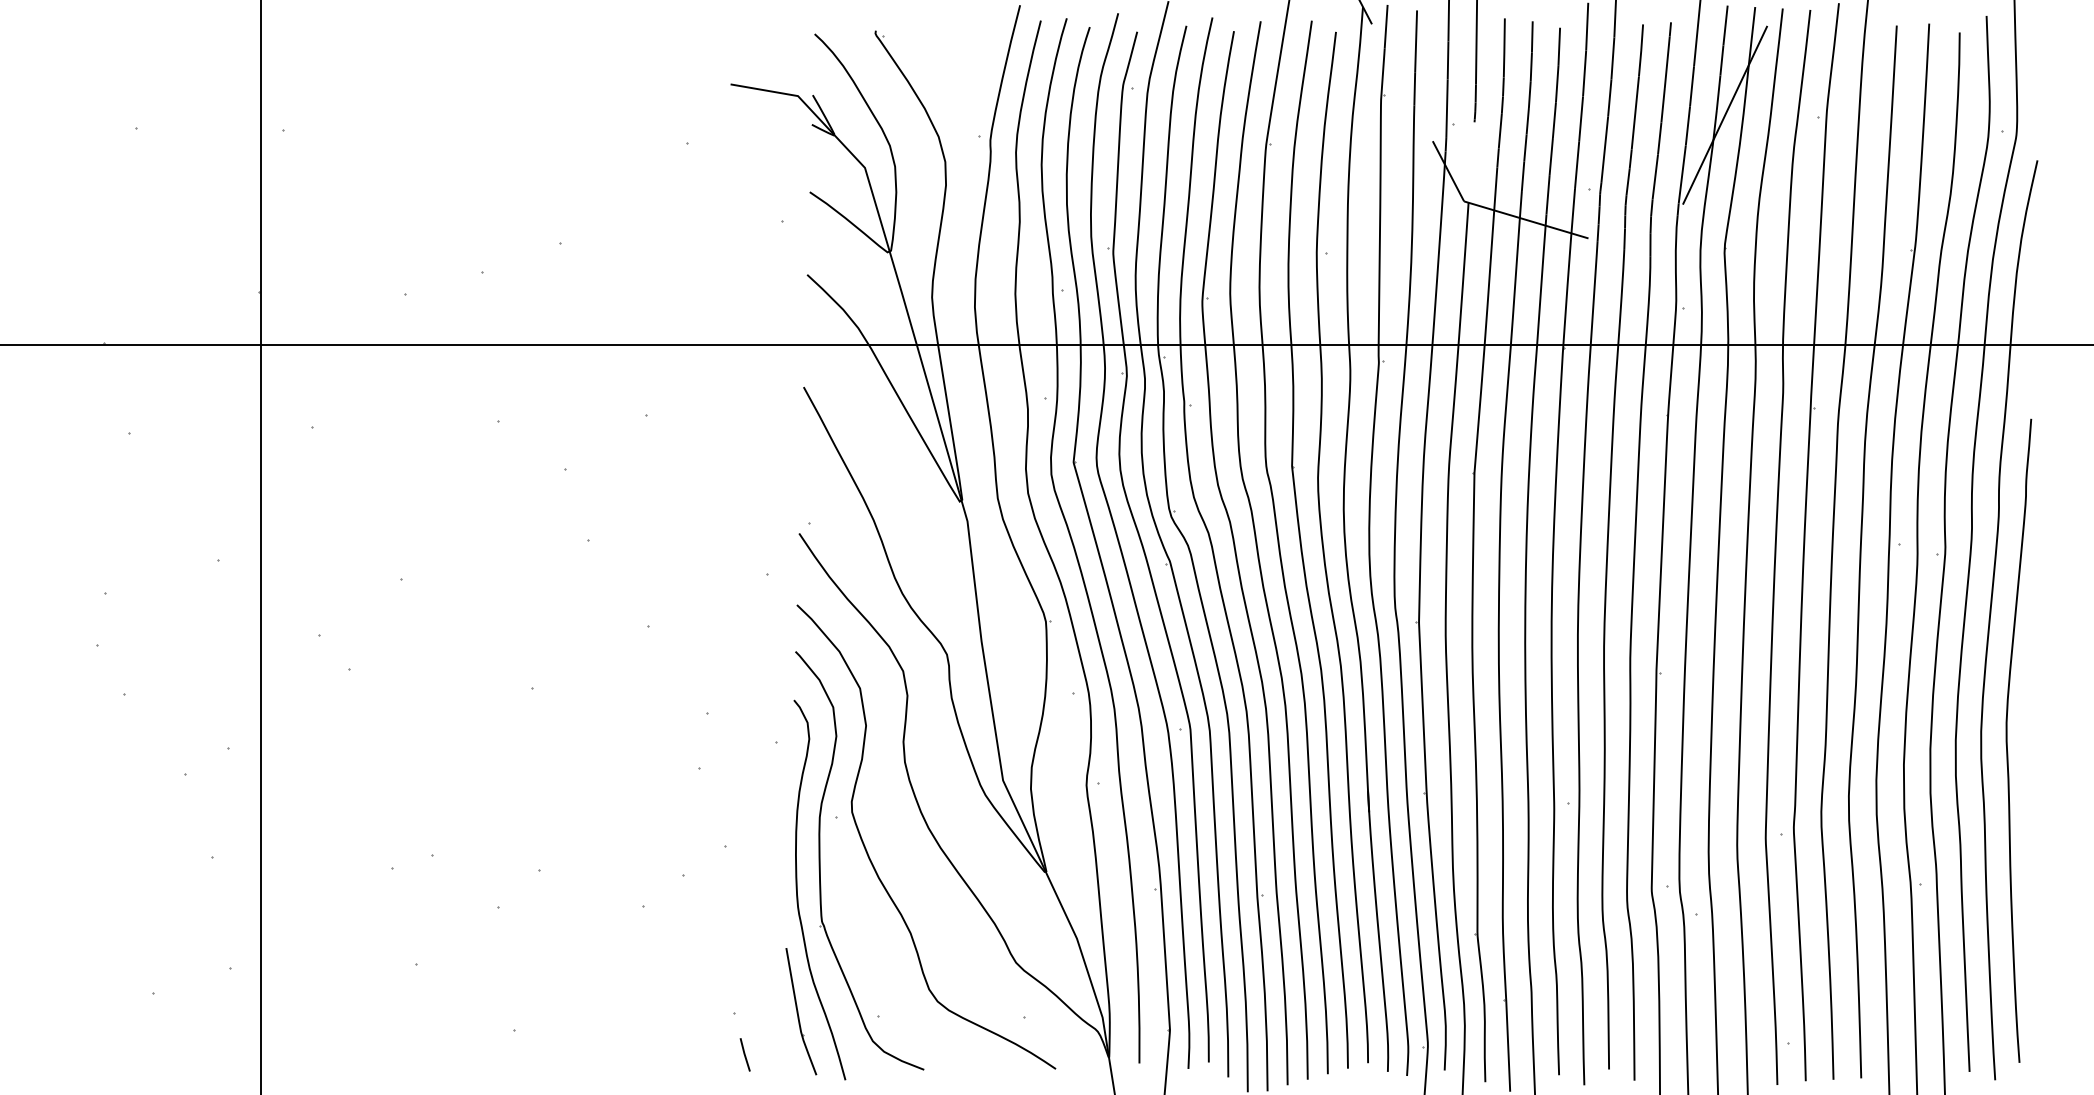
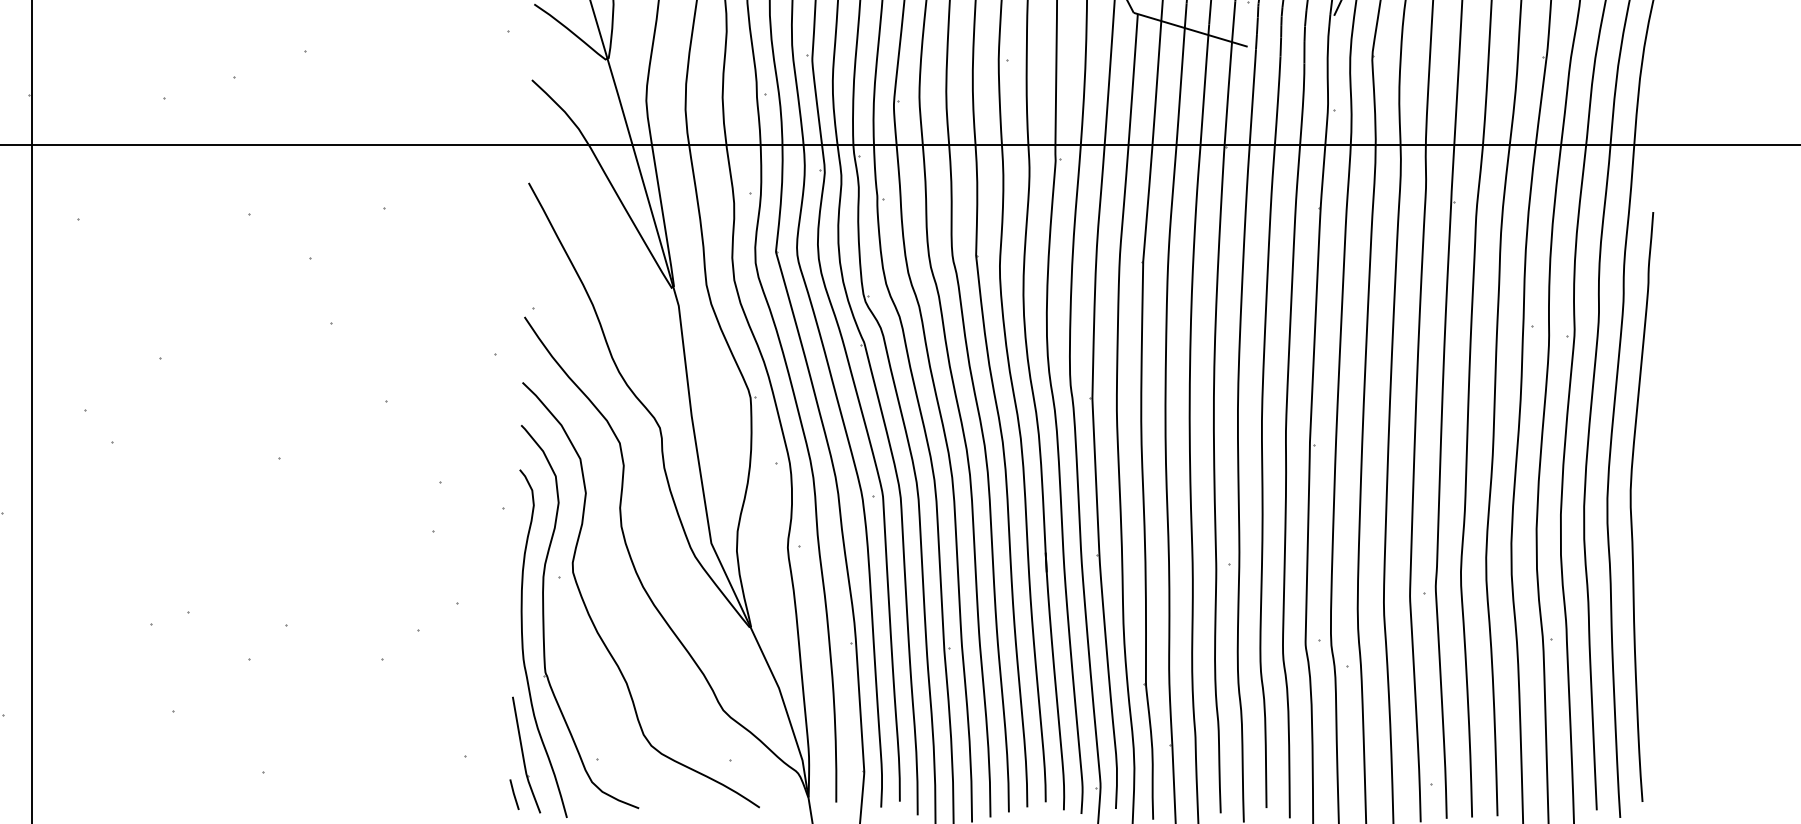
line: (744, 1054) -> (513, 794), moved

